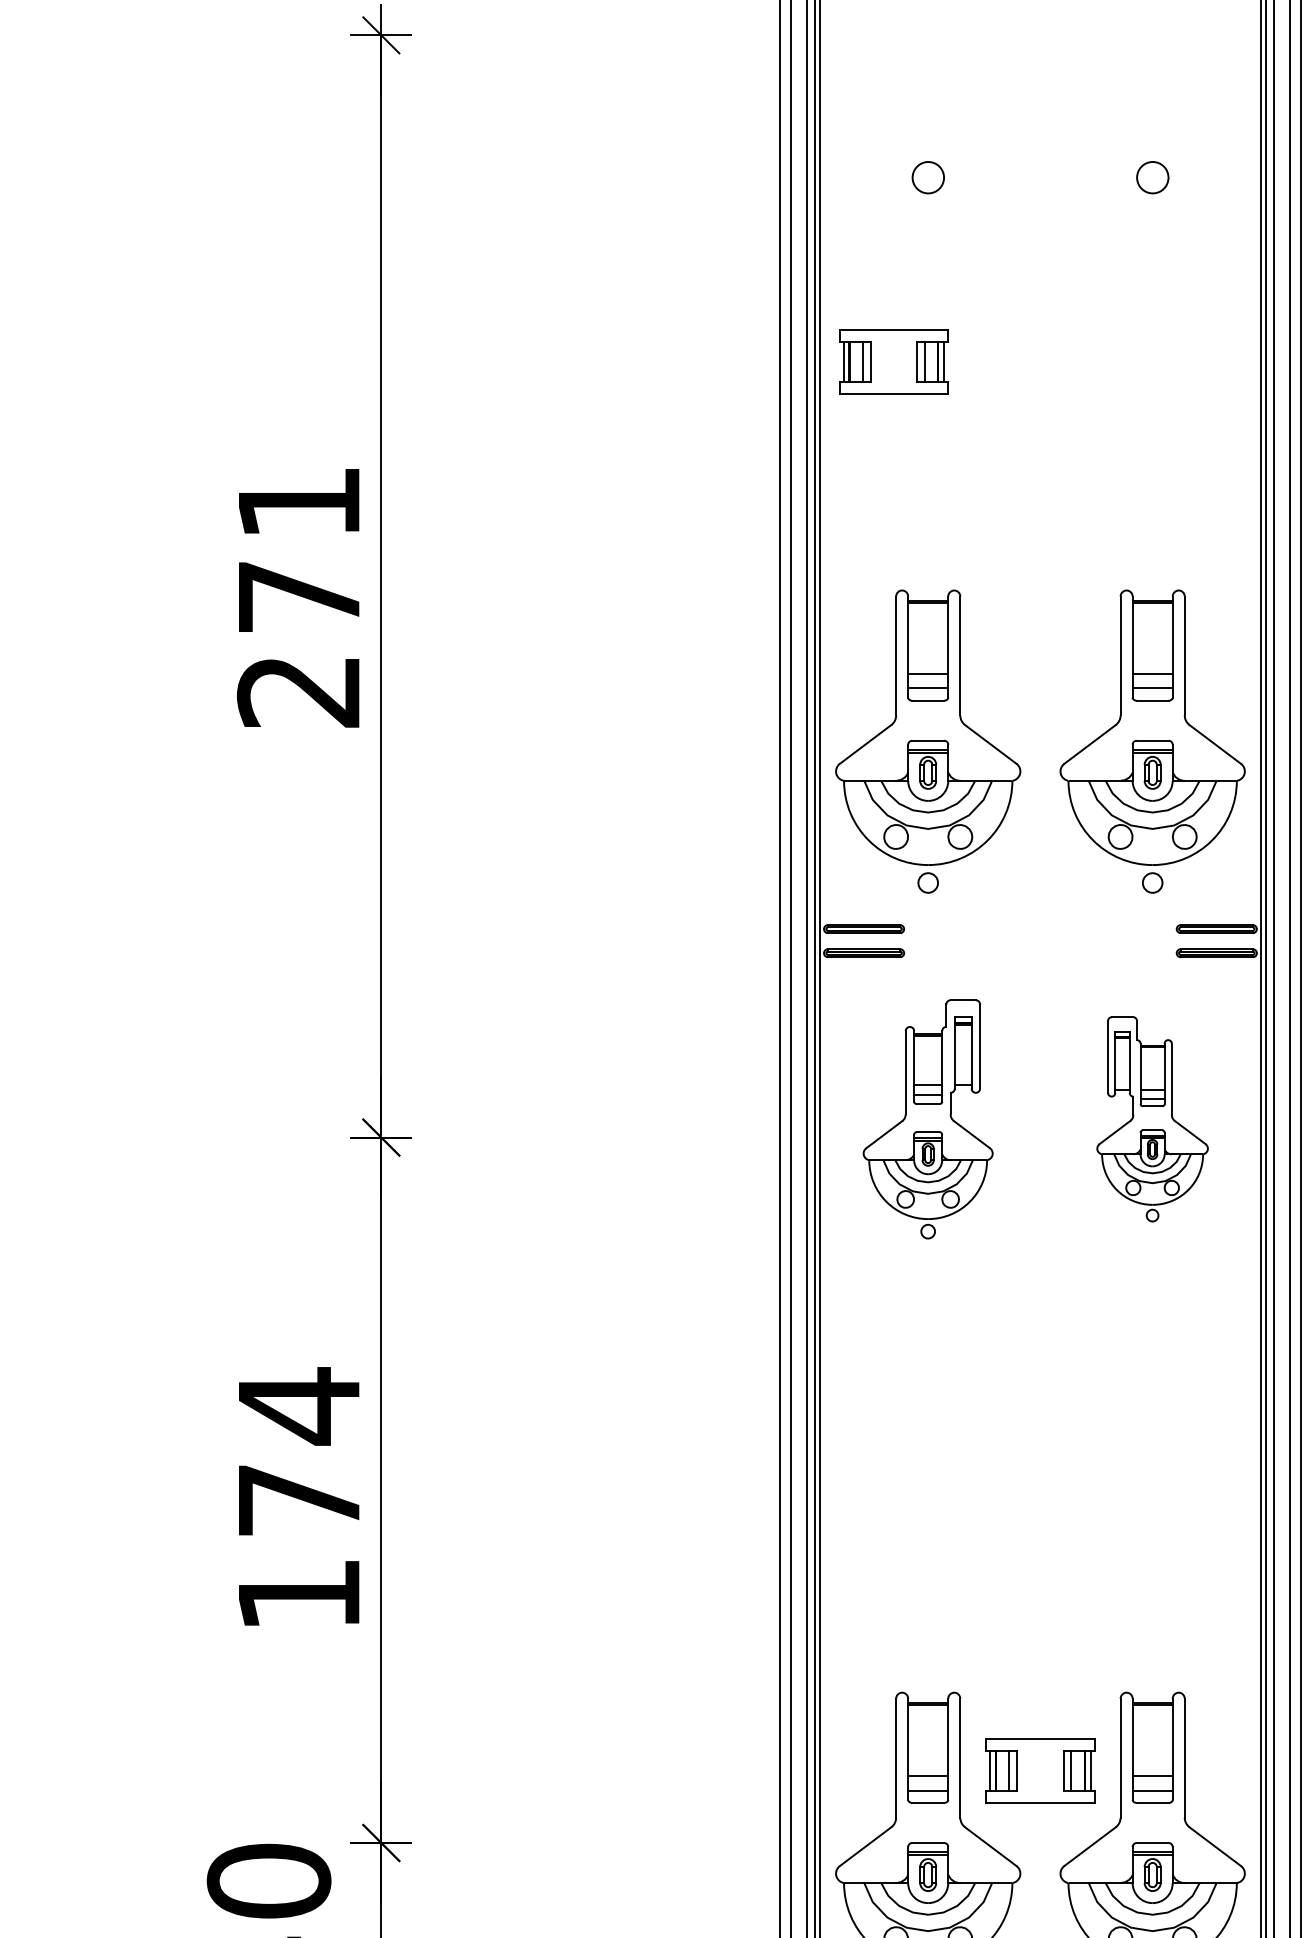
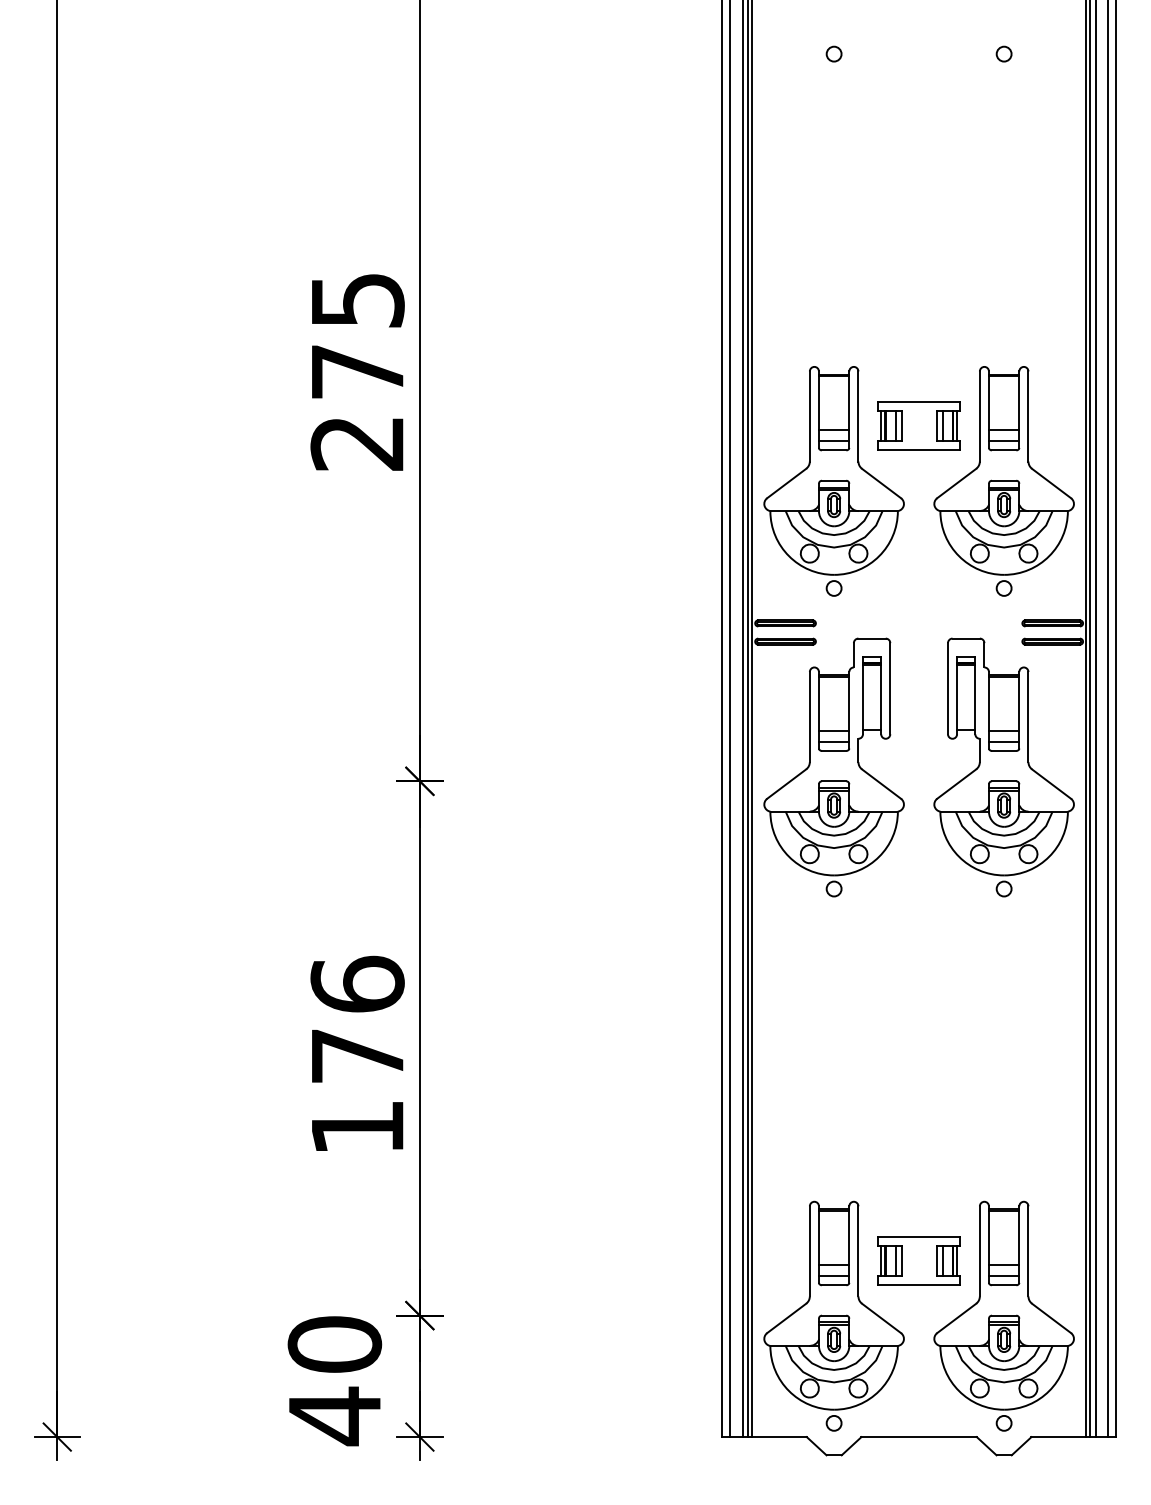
circle: (927, 176) -> (833, 53), size x0.62
circle: (1151, 176) -> (1003, 53), size x0.62
part: (893, 361) -> (918, 425), moved
text: (300, 502) -> (358, 300), 271 -> 275
part: (927, 1119) -> (833, 767), size x1.43
part: (1151, 1119) -> (1003, 767), size x1.67
text: (298, 1405) -> (357, 984), 174 -> 176

